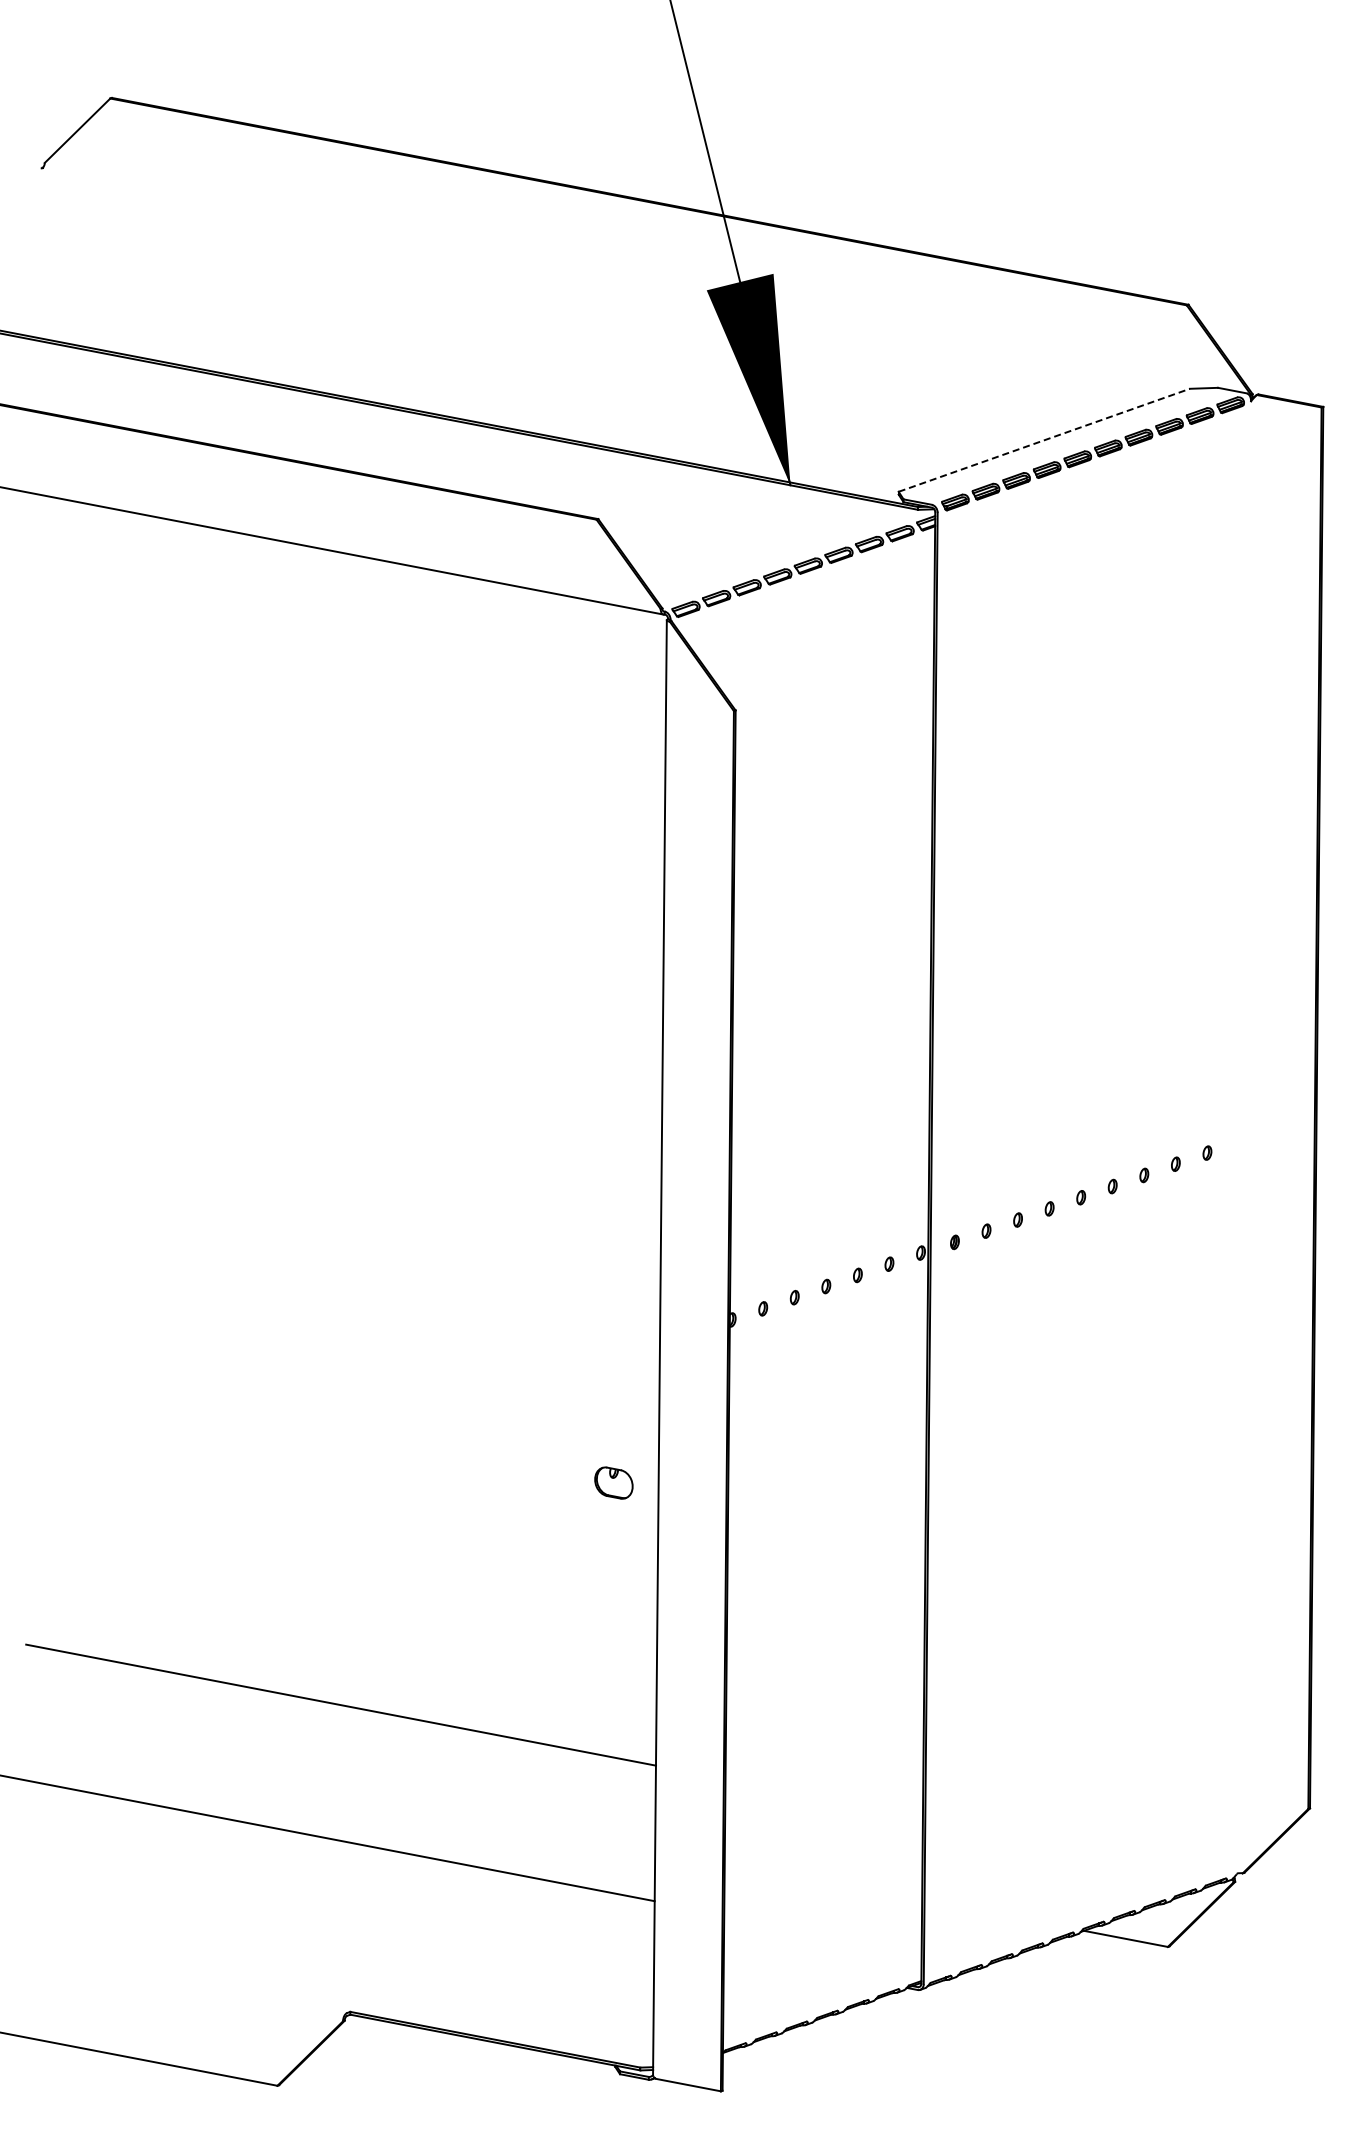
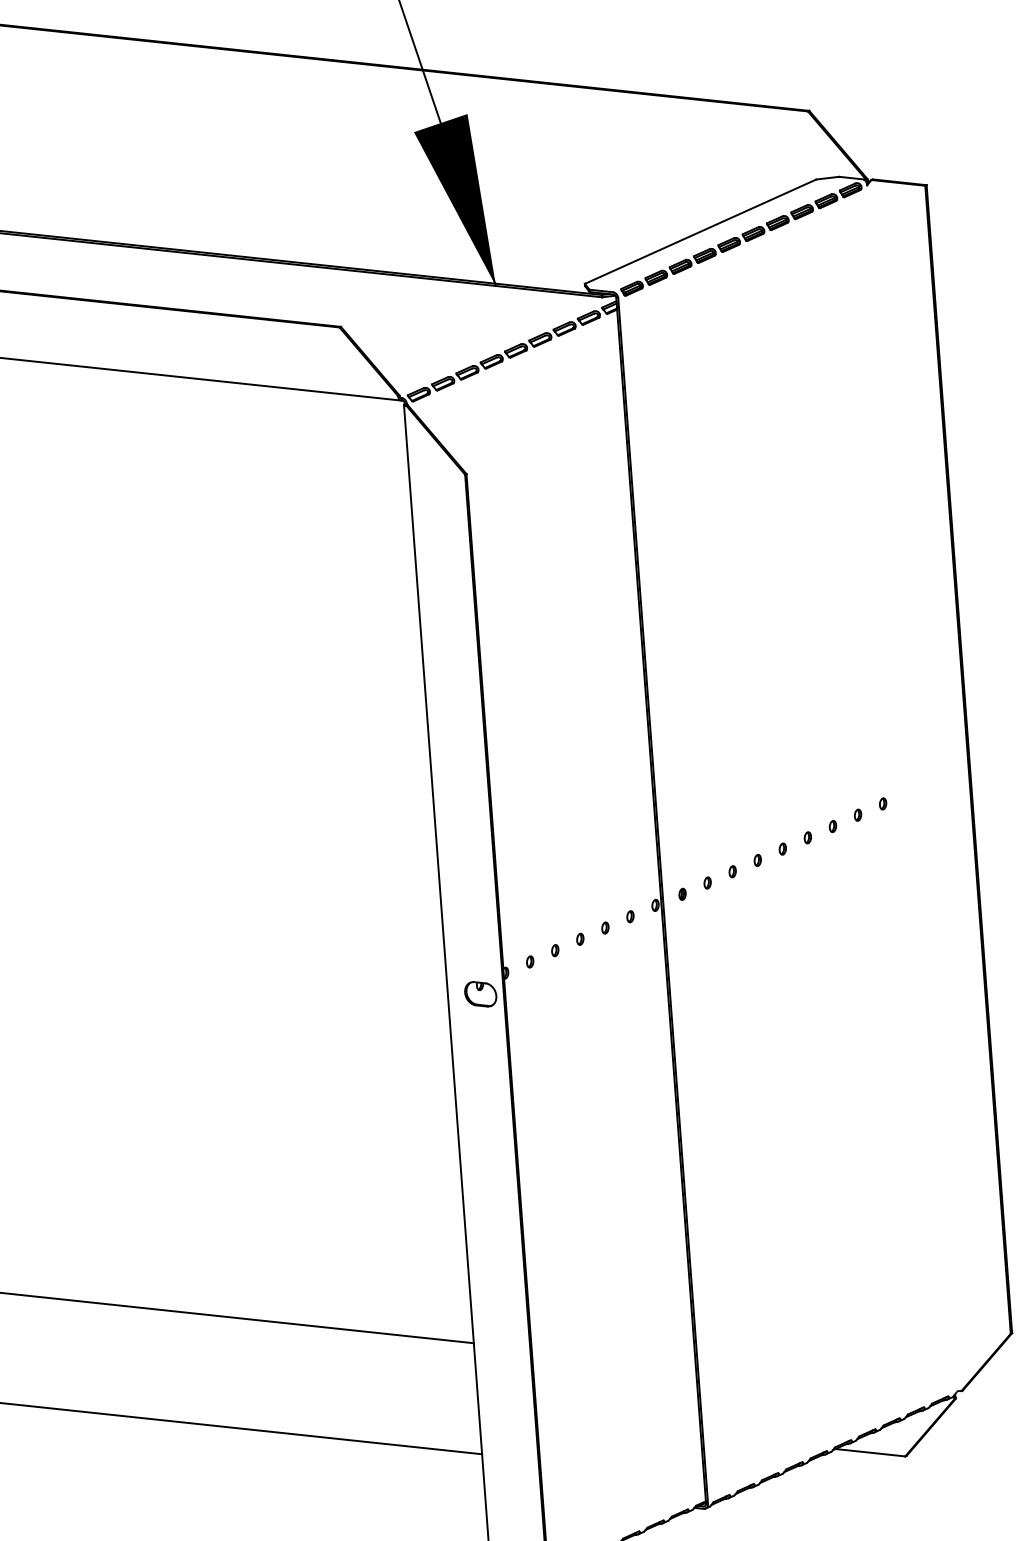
line: (1044, 440) -> (700, 231), dashed -> solid
part: (613, 1482) -> (480, 993), moved

